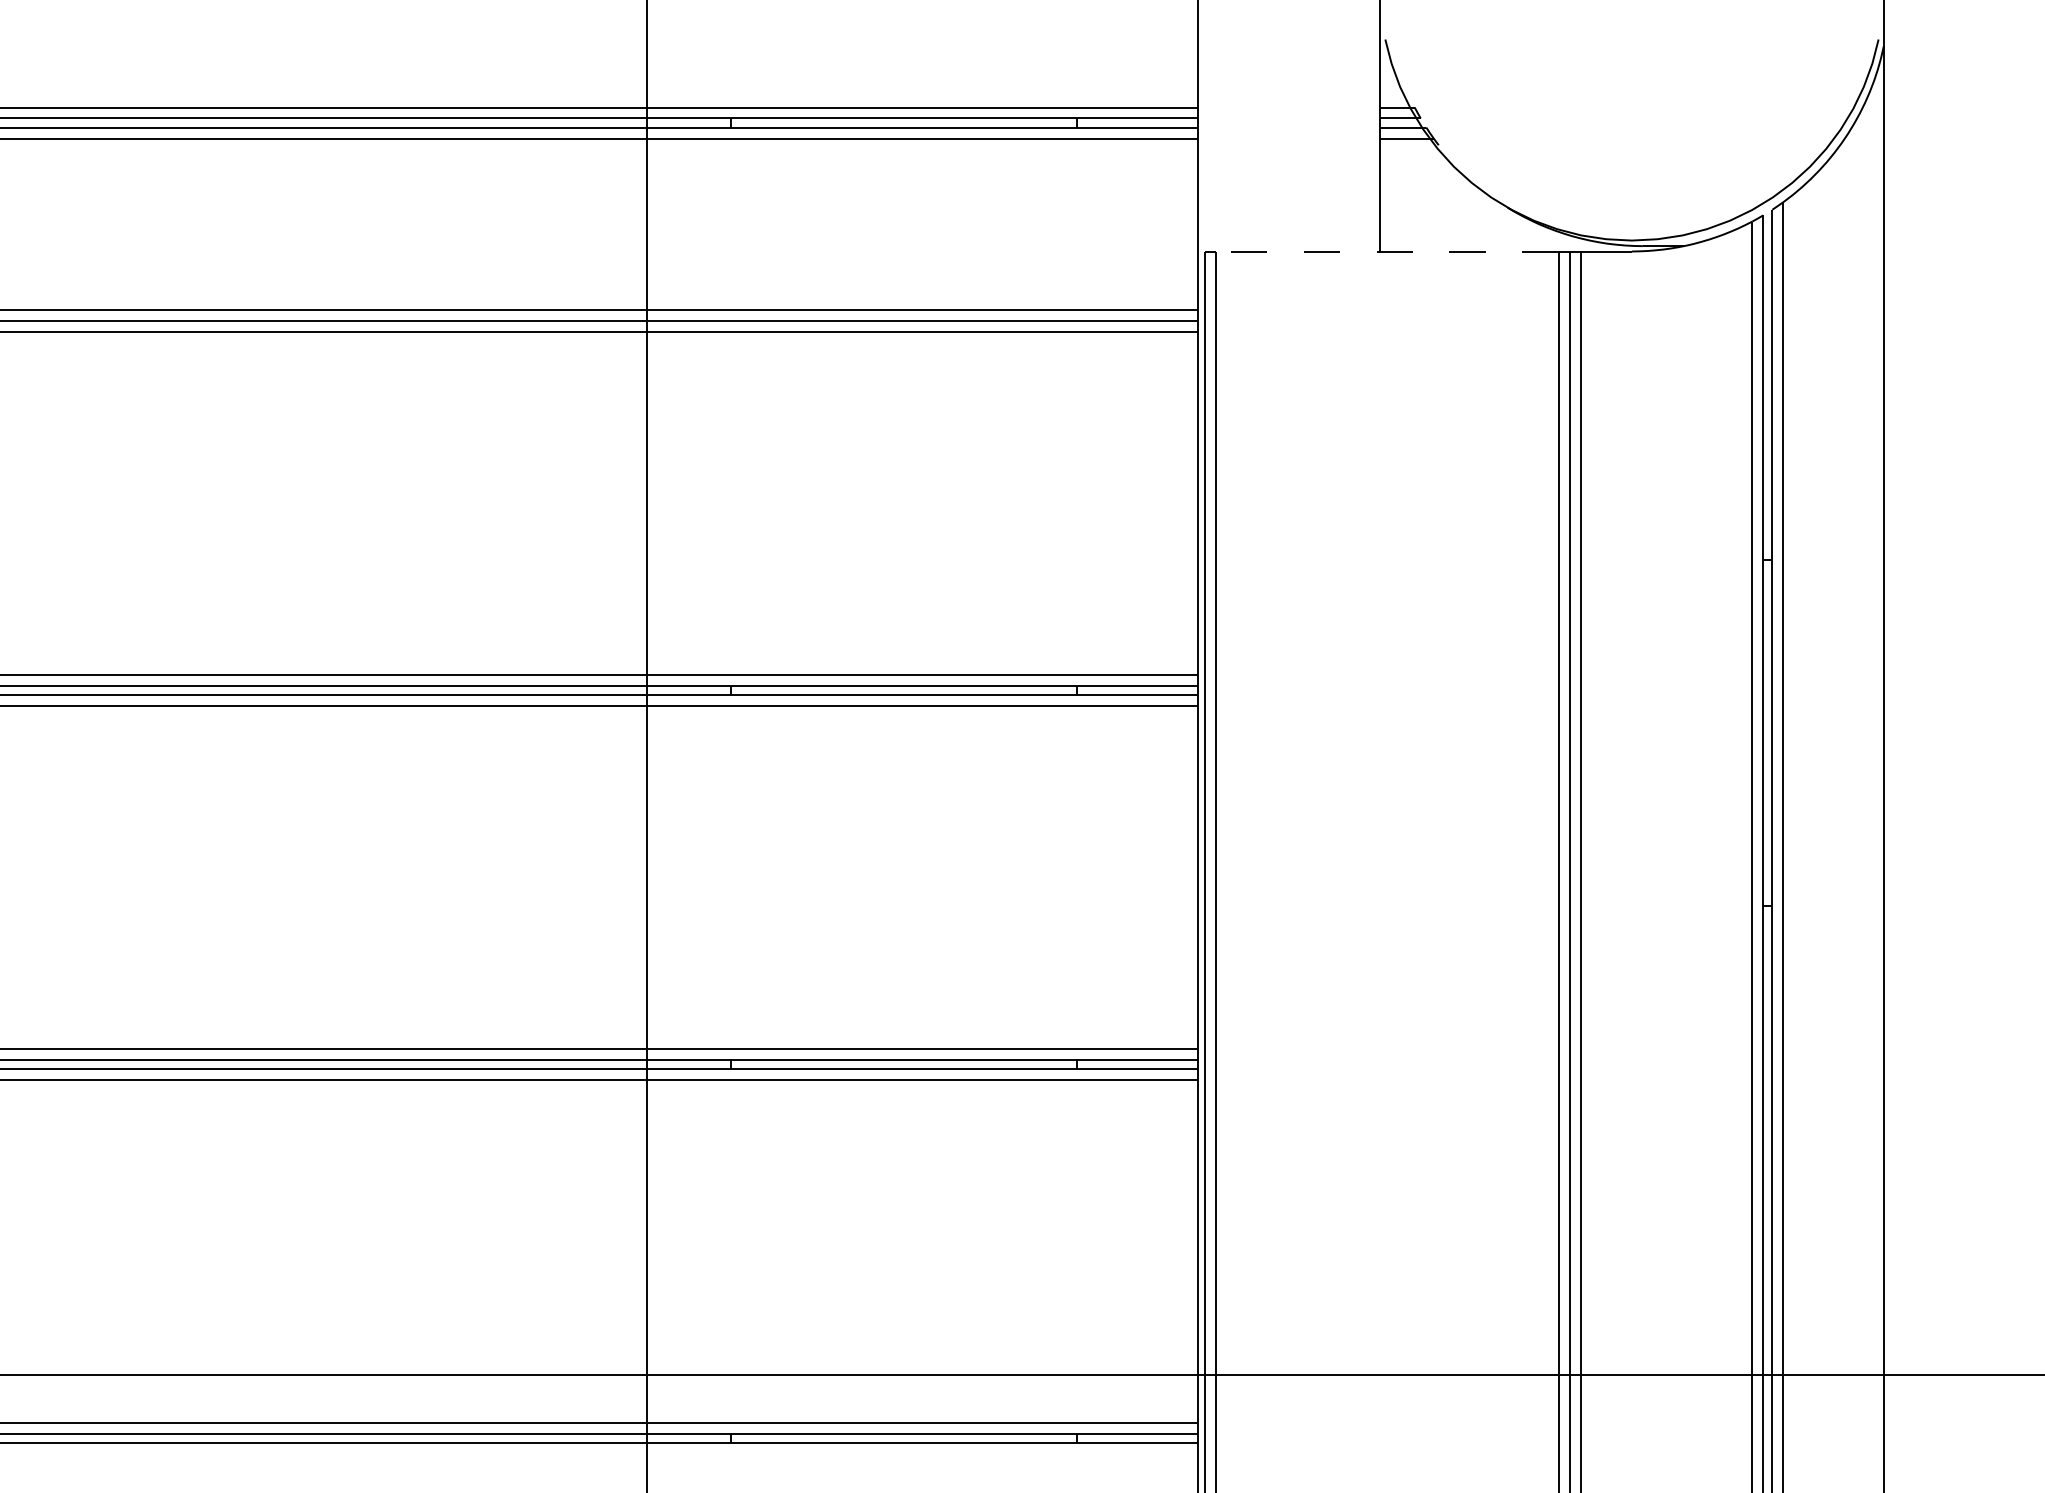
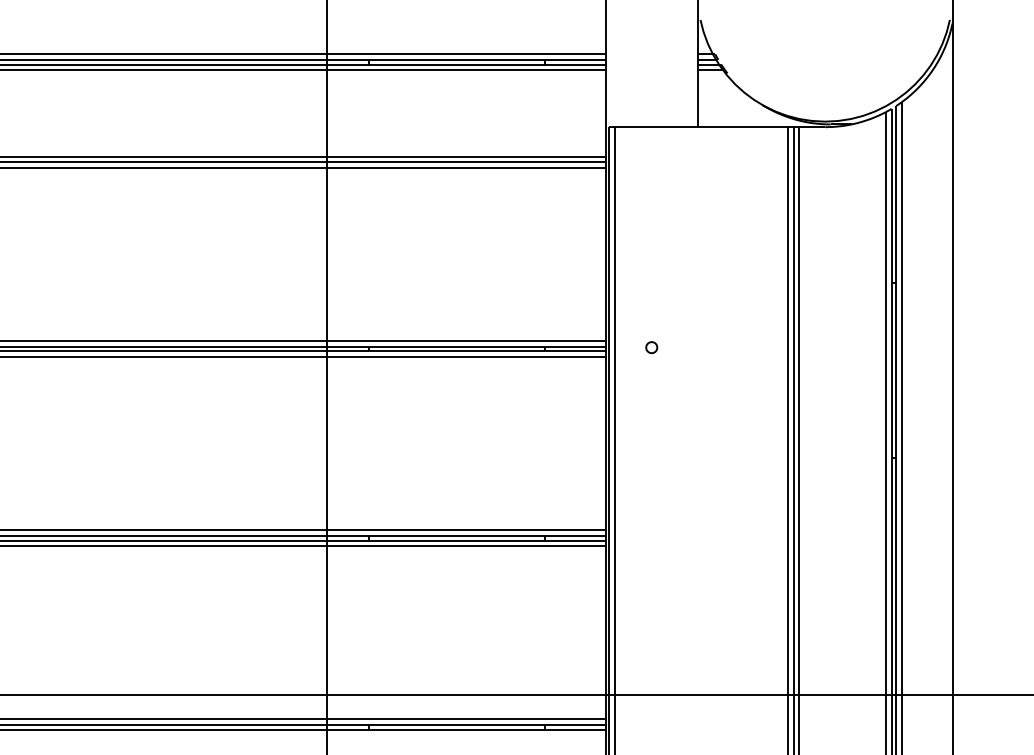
line: (1387, 252) -> (701, 127), dashed -> solid
part: (1288, 687) -> (651, 347), added

